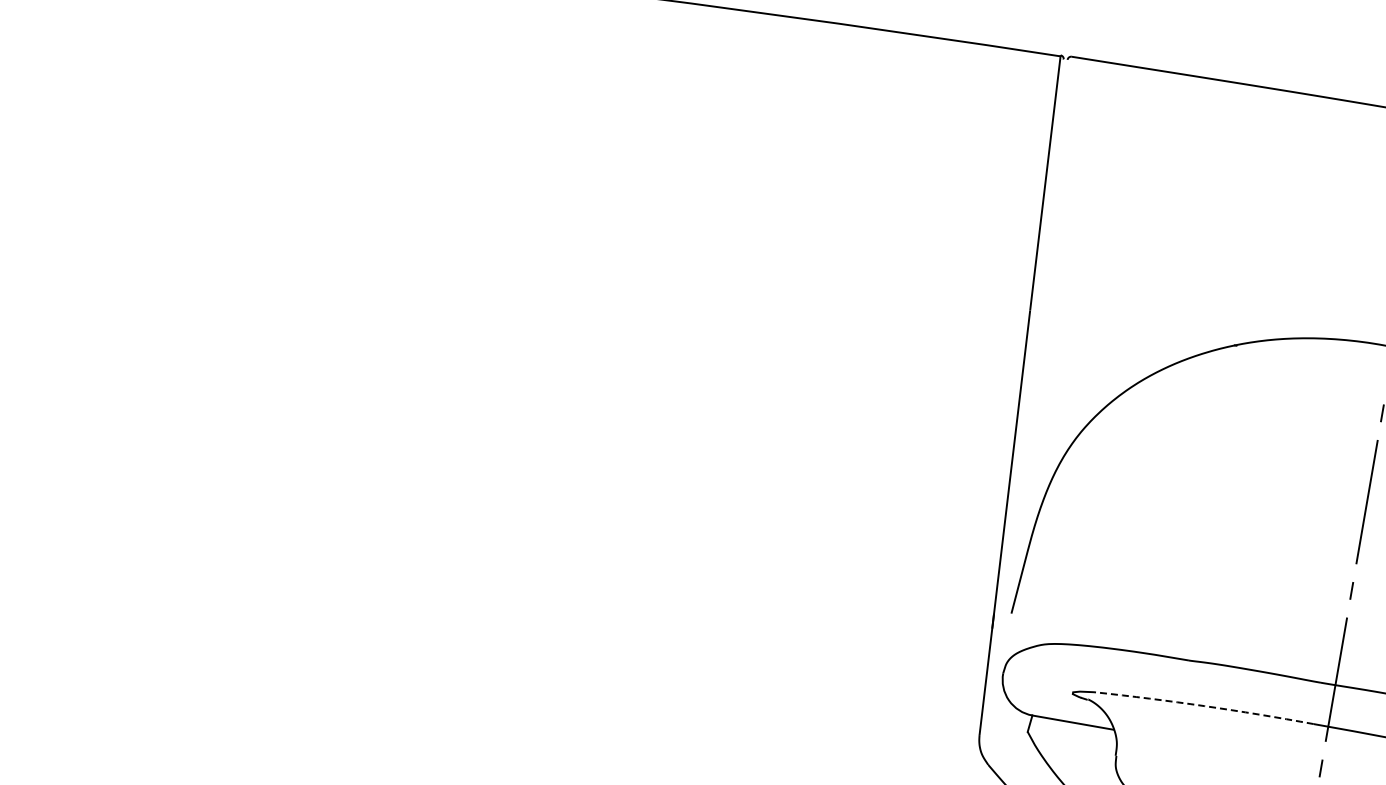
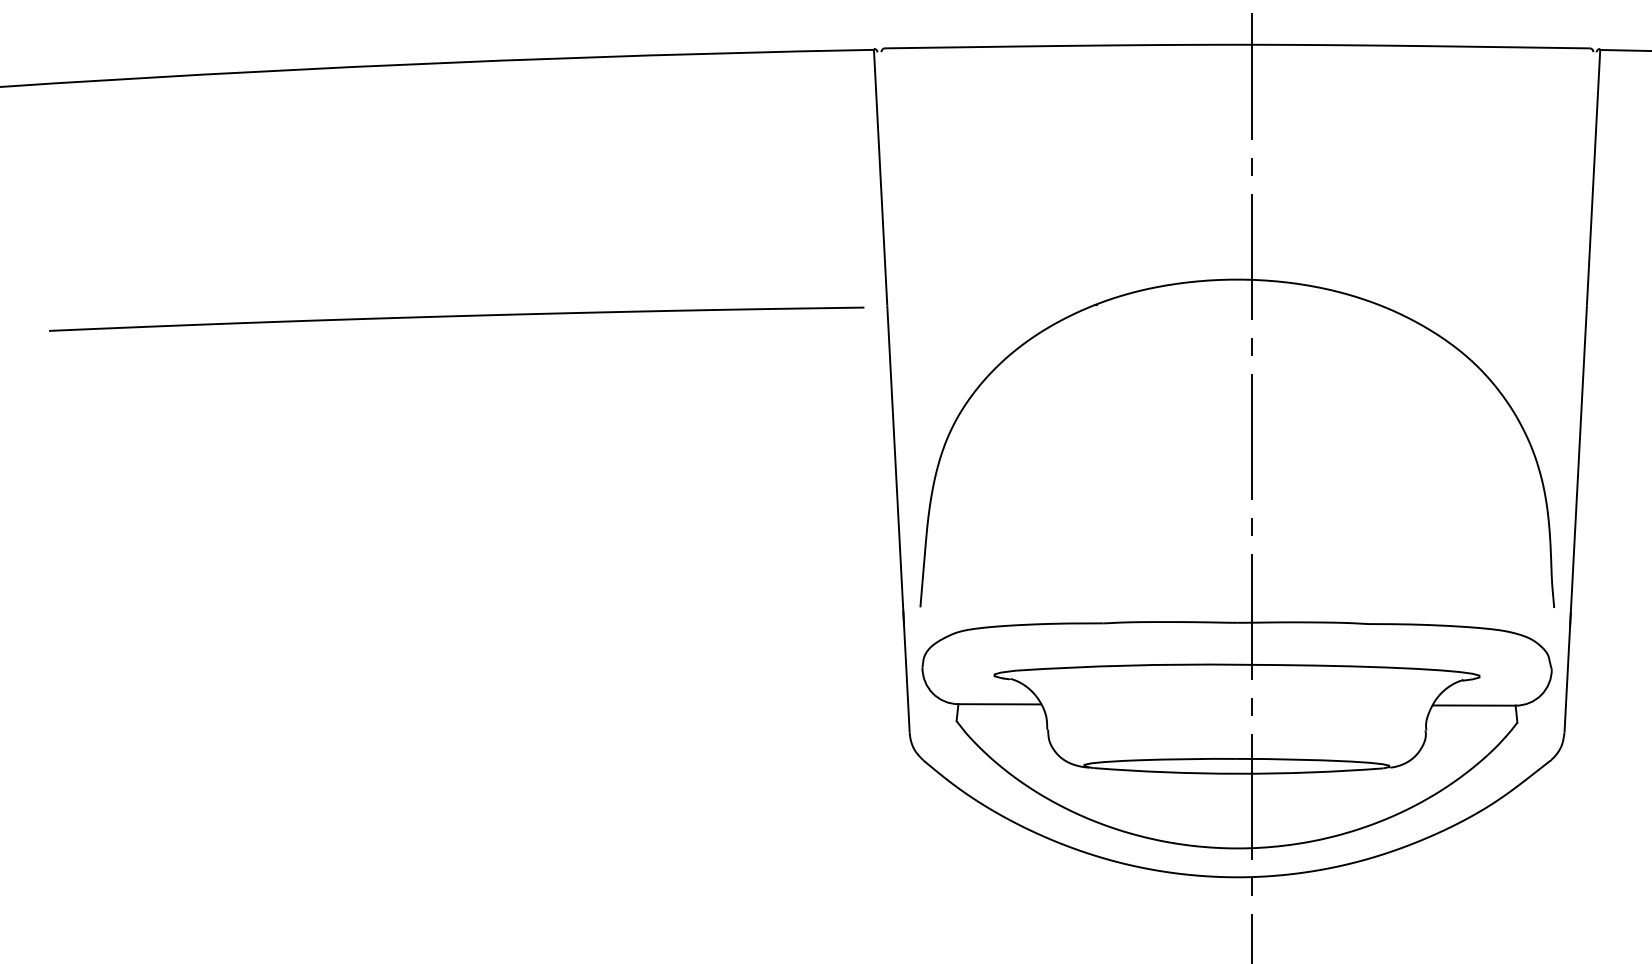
curve: (603, 249) -> (456, 317), added
arc: (1204, 705) -> (1126, 665), dashed -> solid

